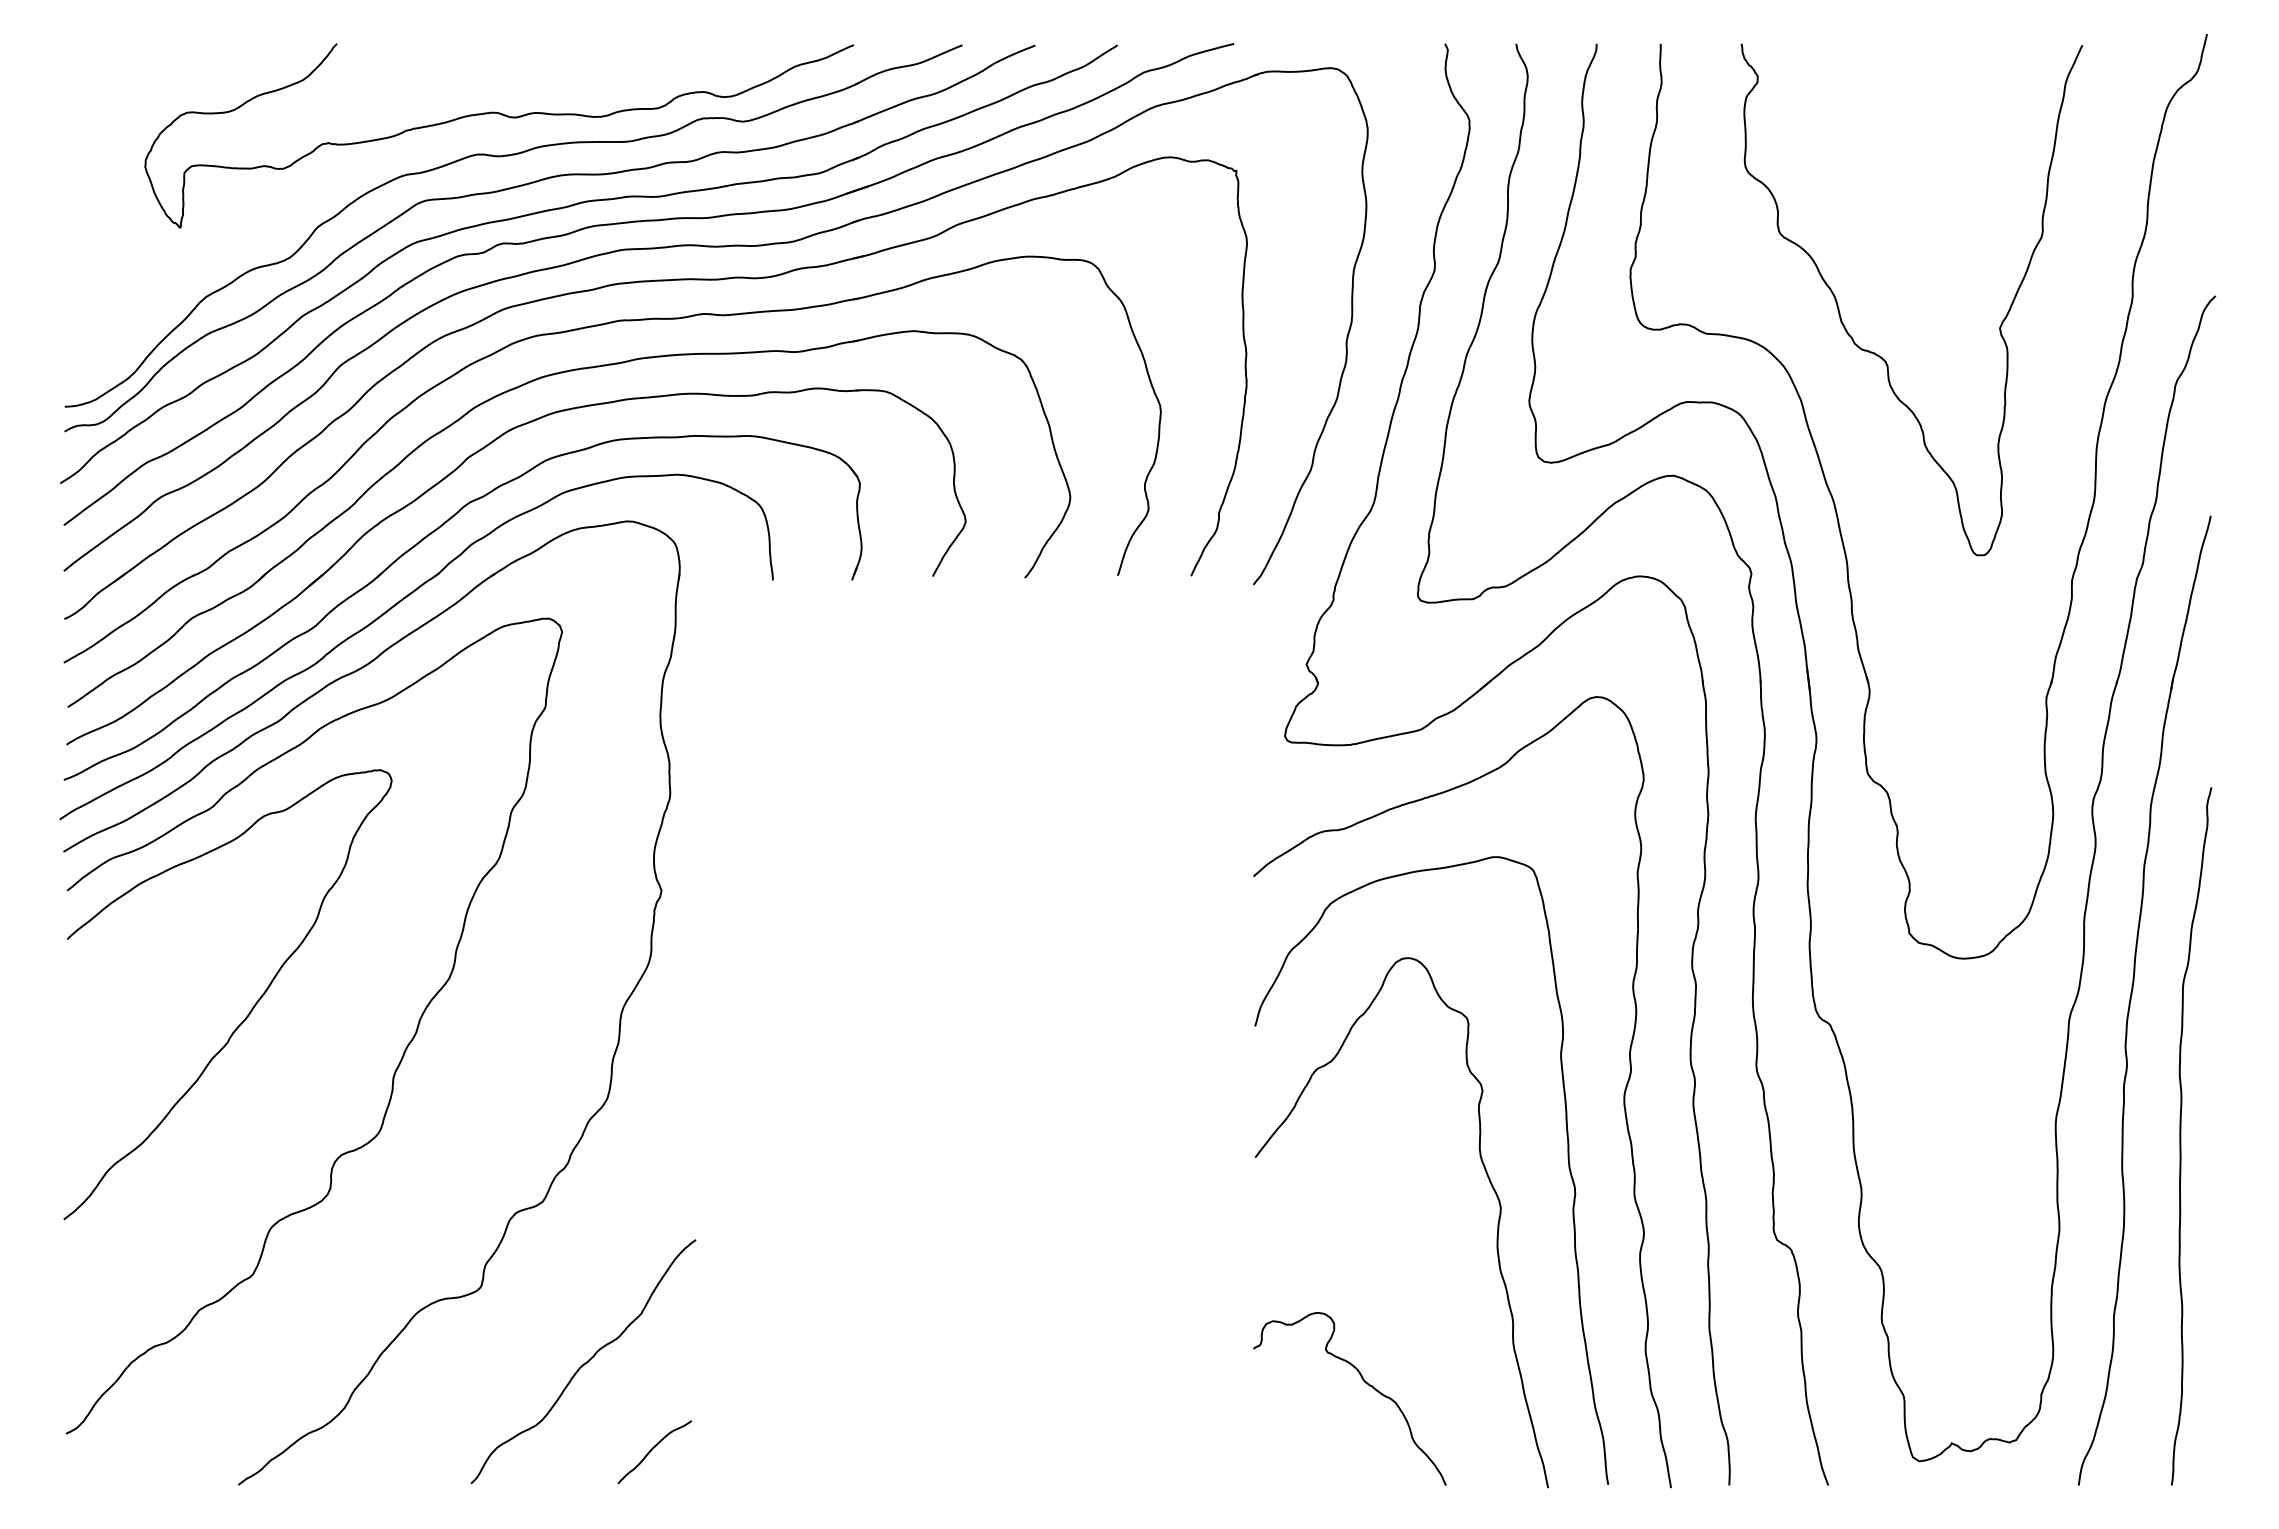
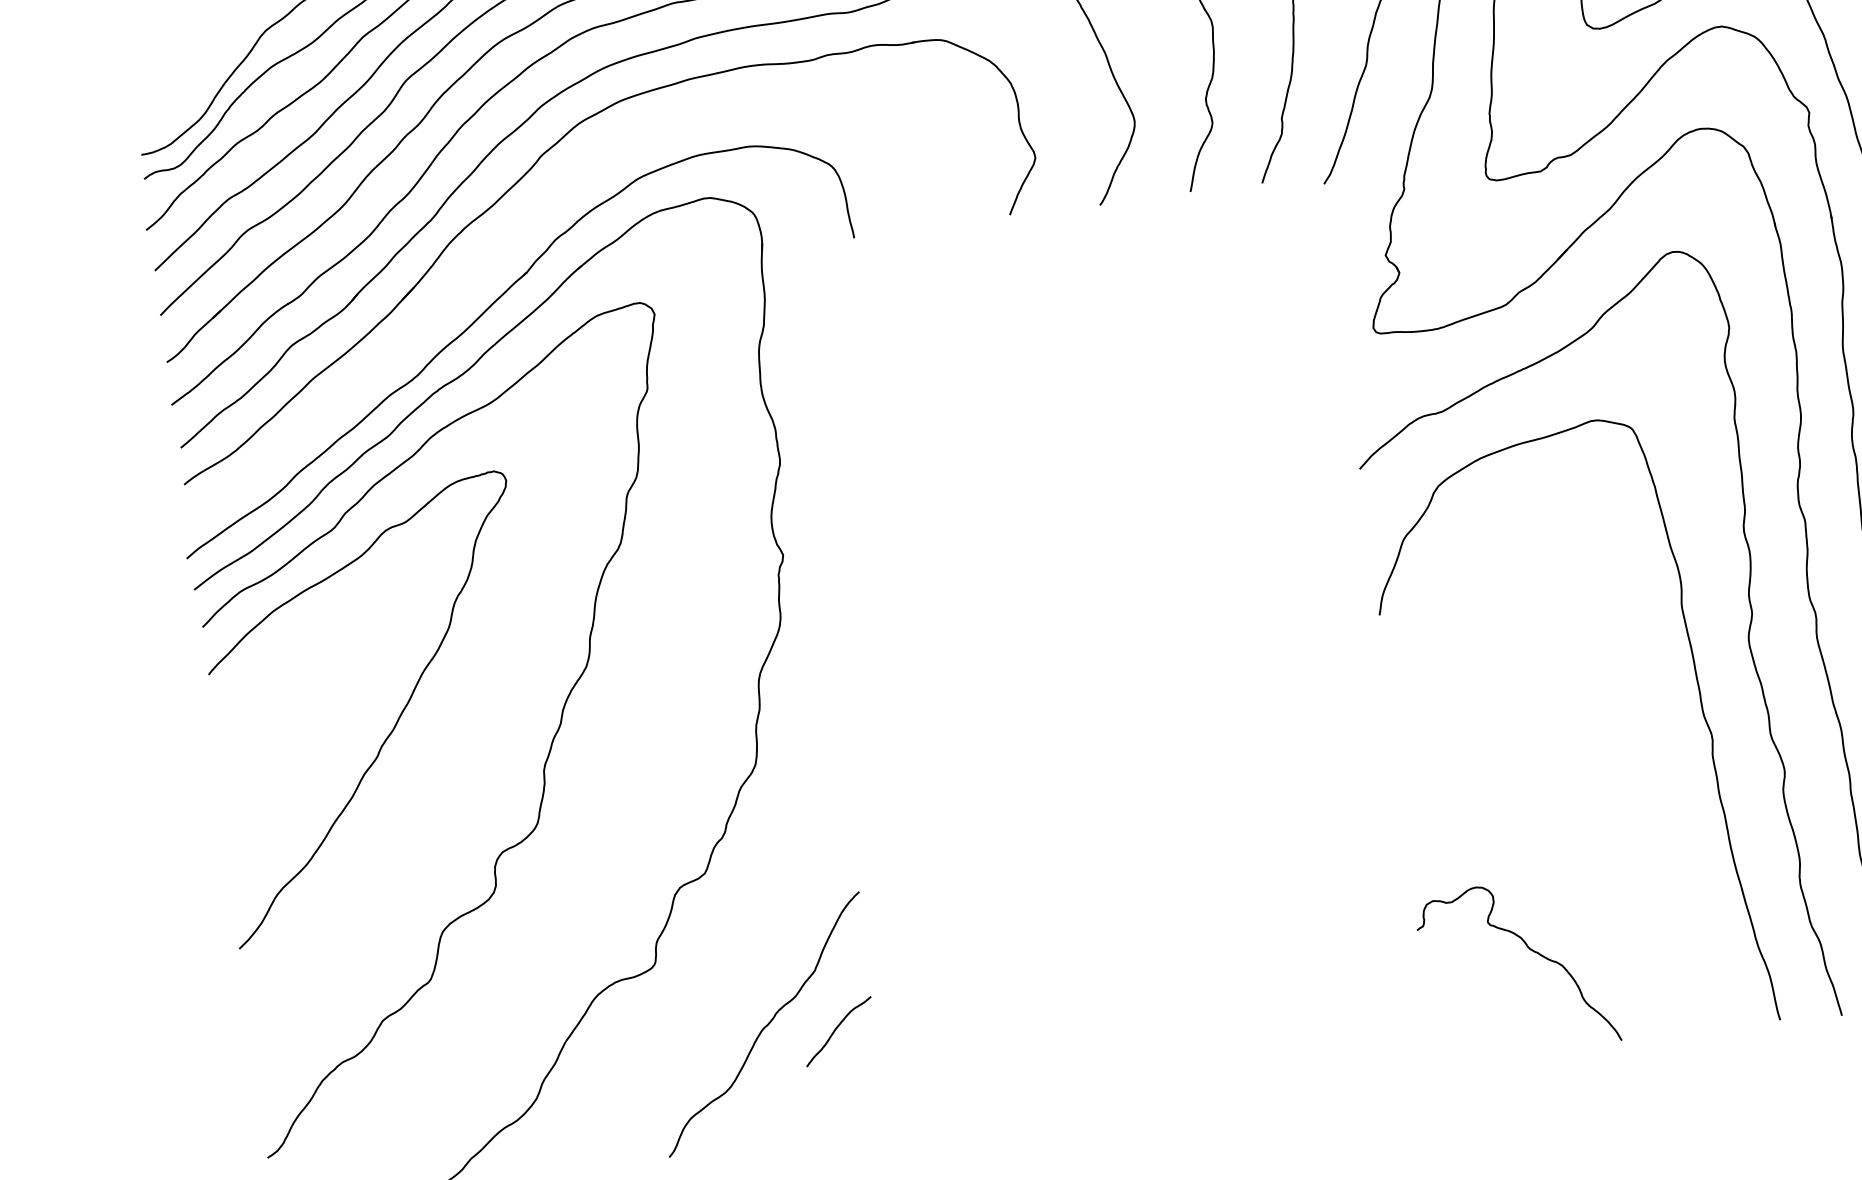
part: (413, 548) -> (499, 250), removed
curve: (1497, 1223) -> (1640, 778), removed
curve: (652, 1450) -> (836, 1030), moved

